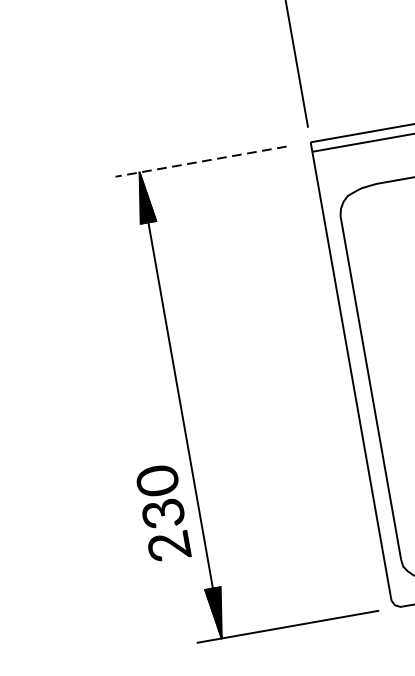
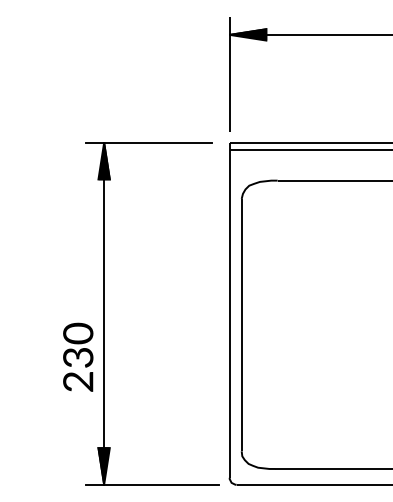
line: (201, 161) -> (149, 142), dashed -> solid
text: (163, 512) -> (78, 356), moved

